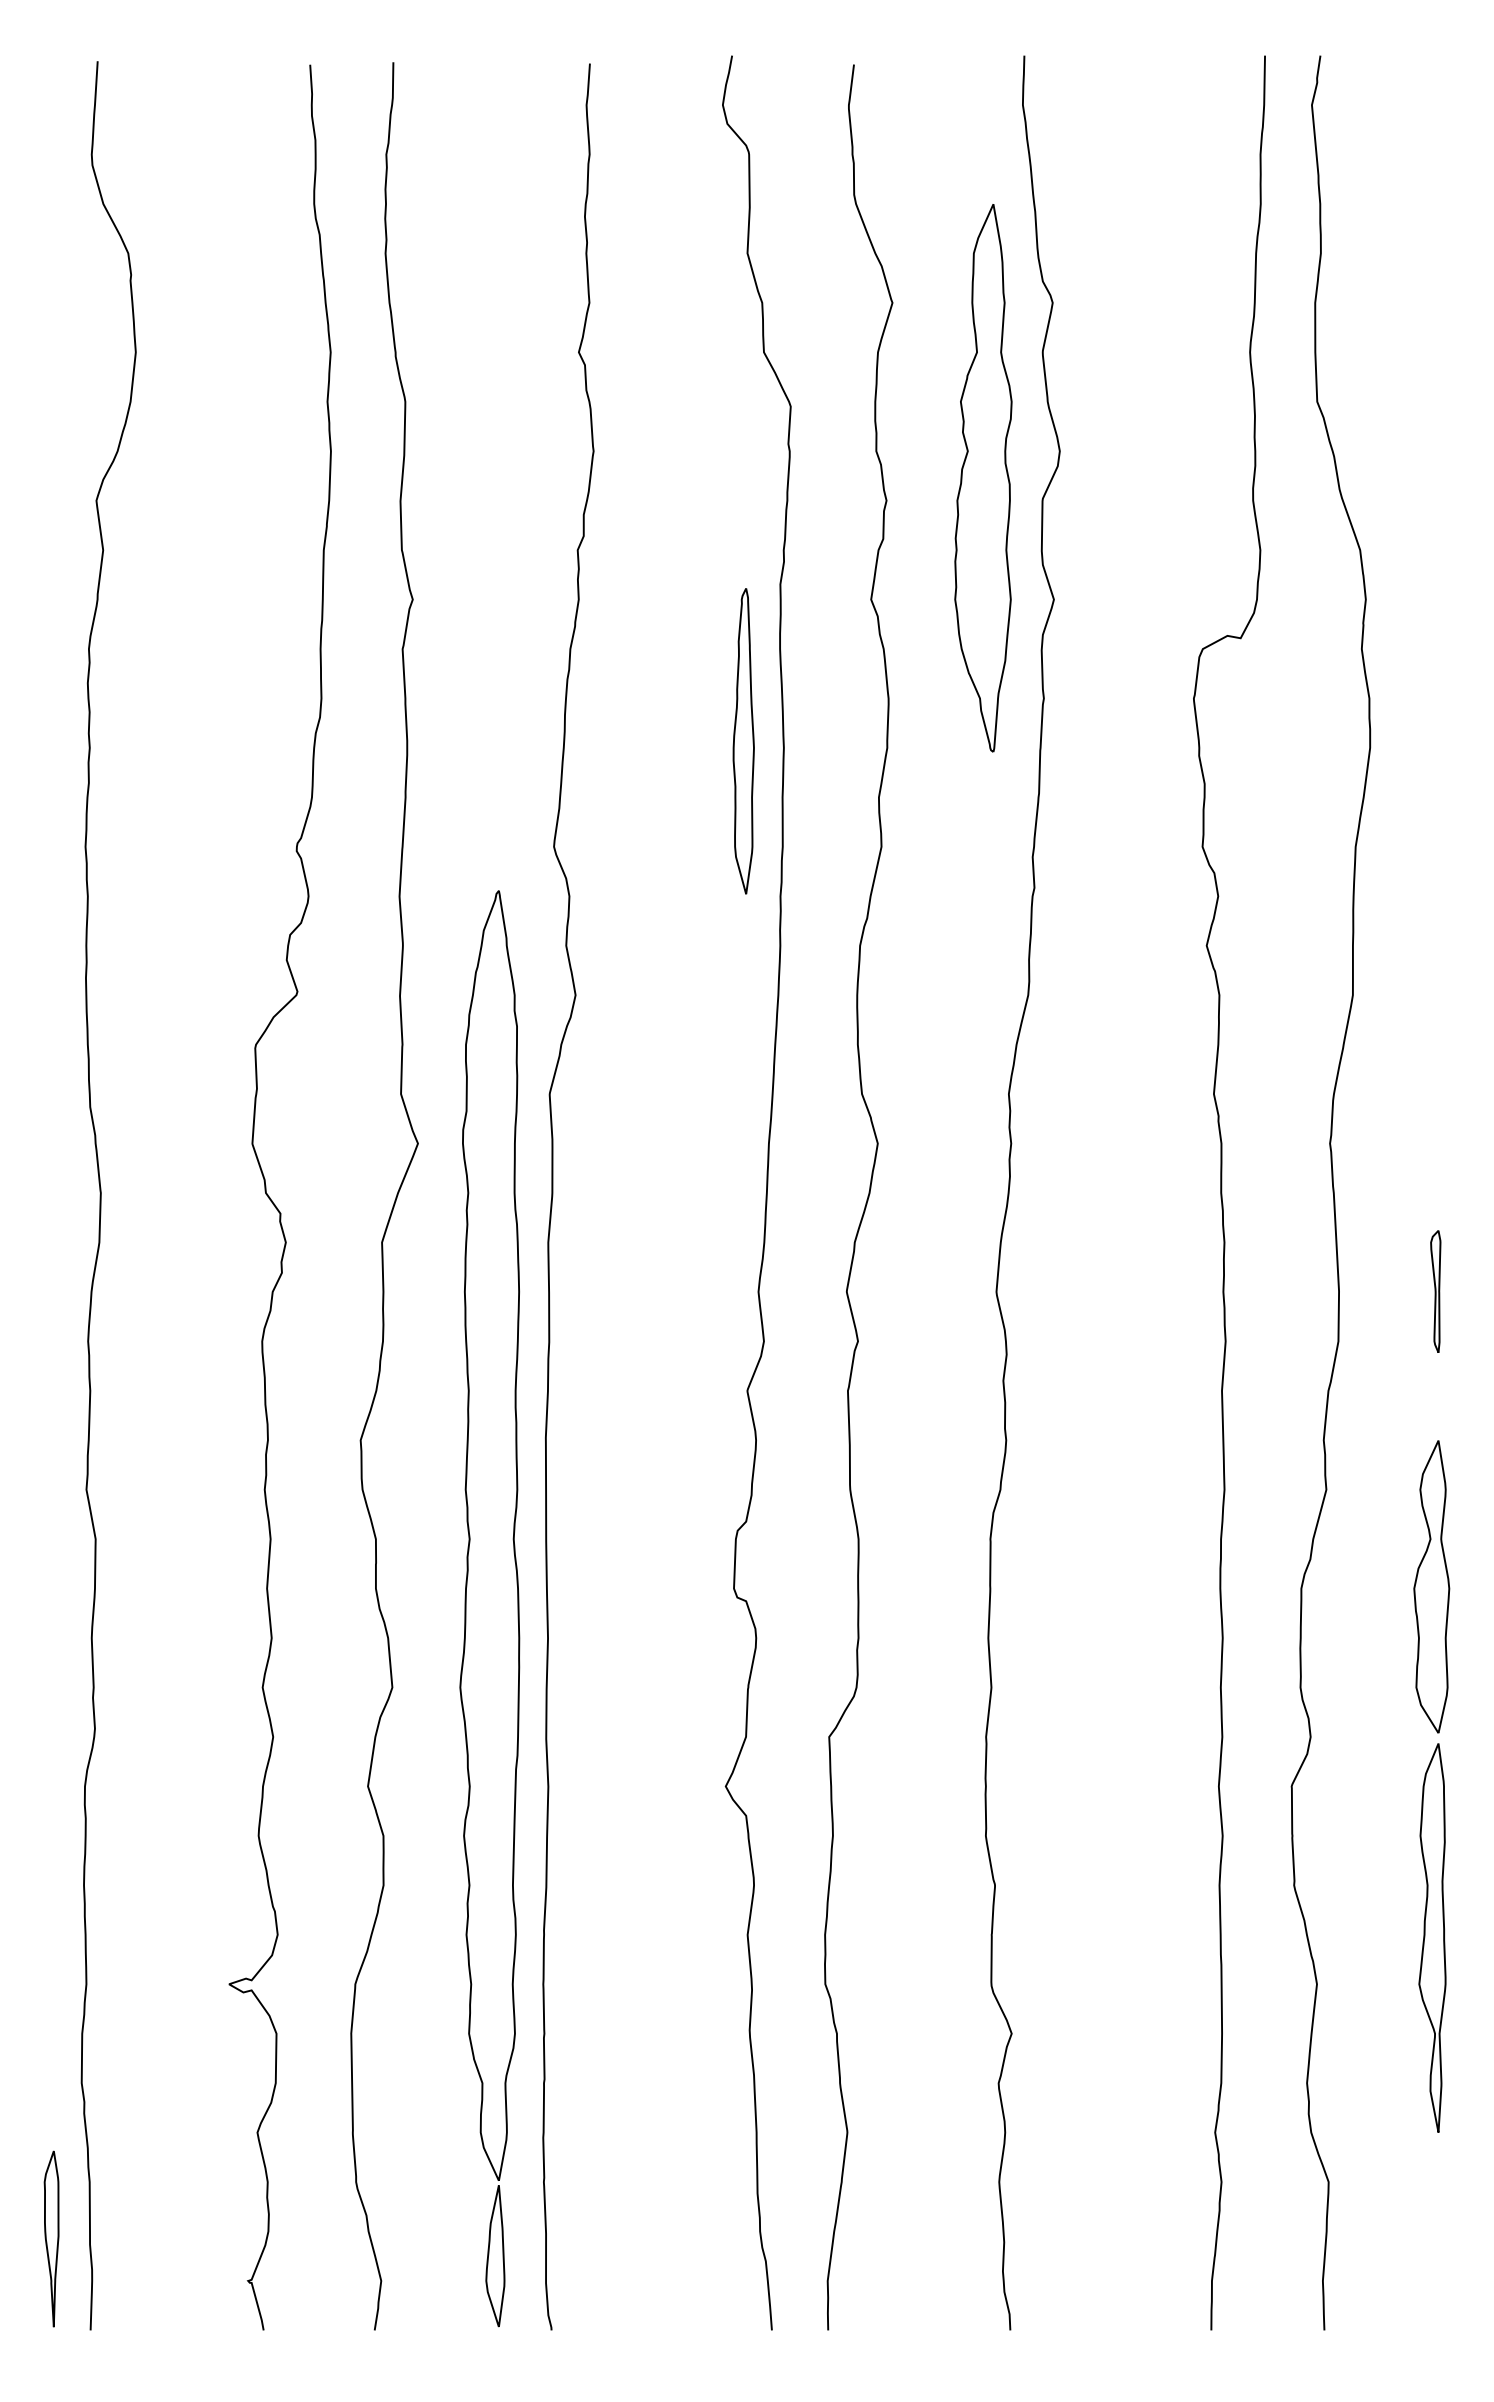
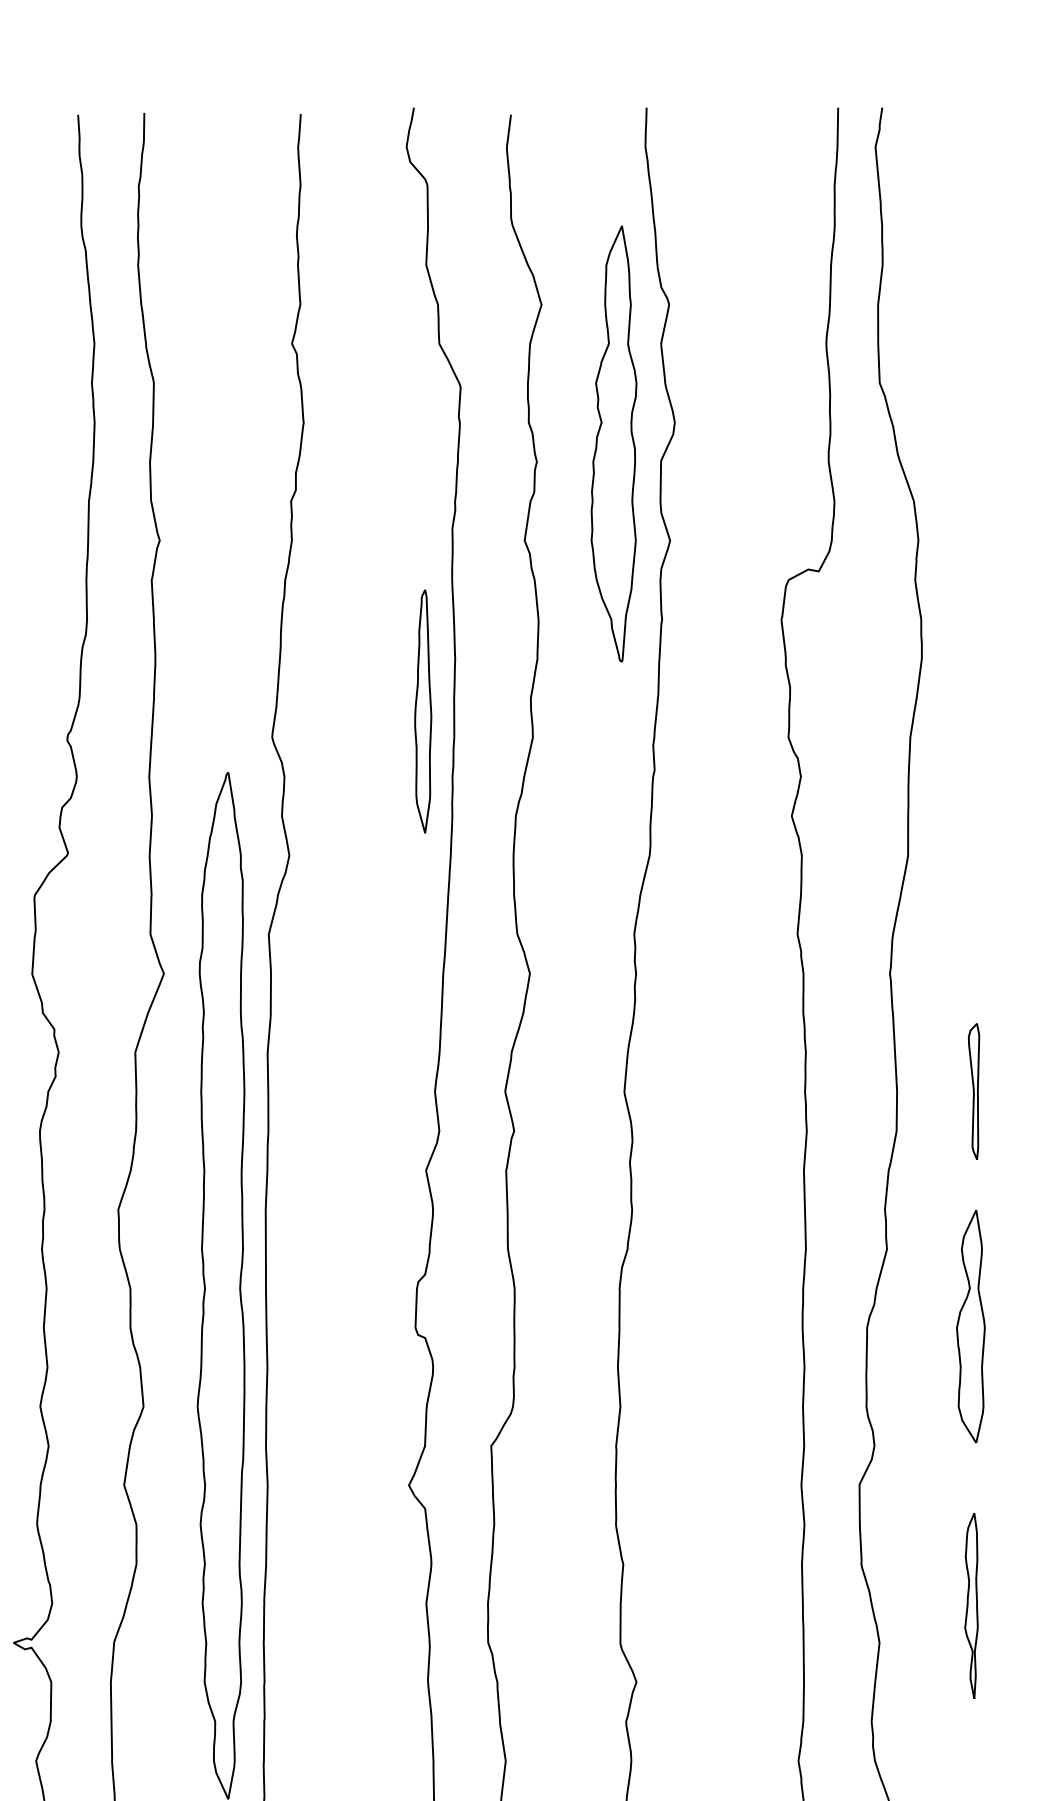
part: (743, 741) -> (423, 711), moved
part: (1435, 1291) -> (973, 1091), size x1.4
part: (1432, 1937) -> (971, 1605), size x0.6

